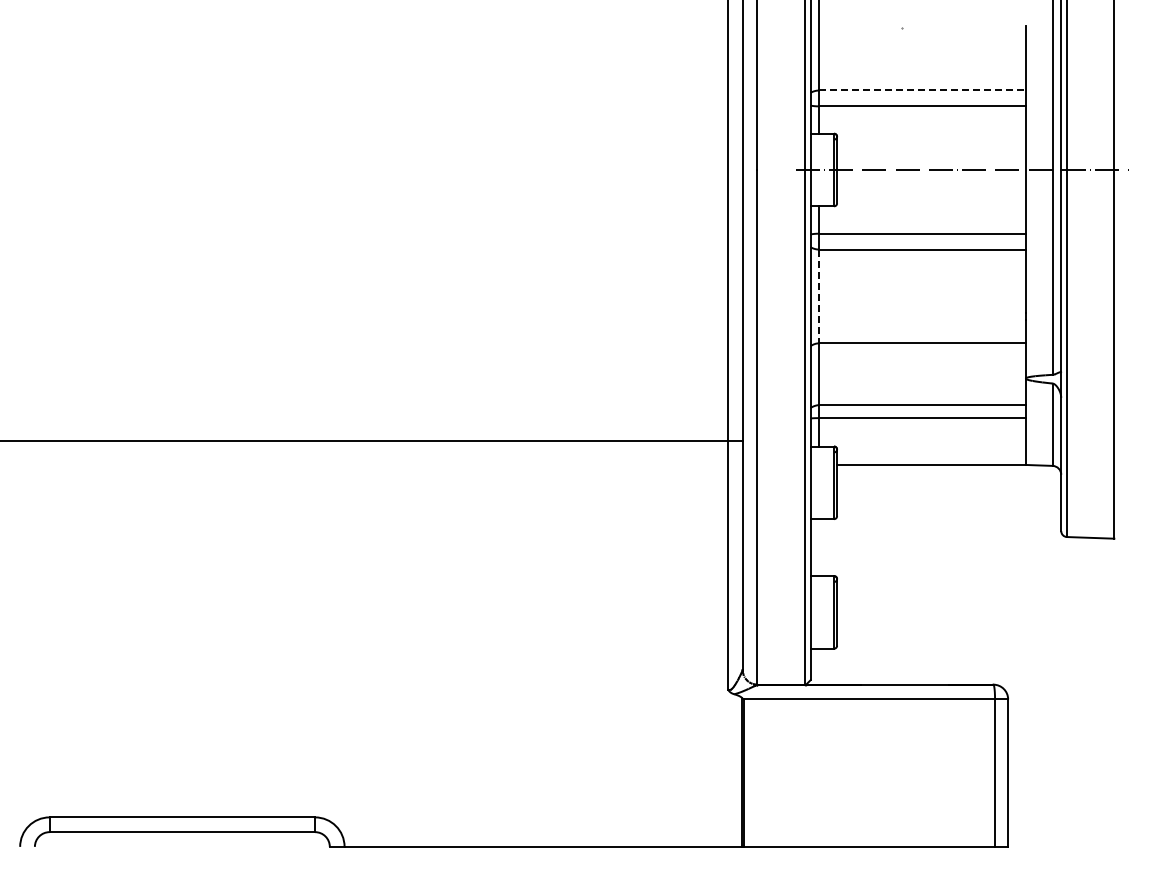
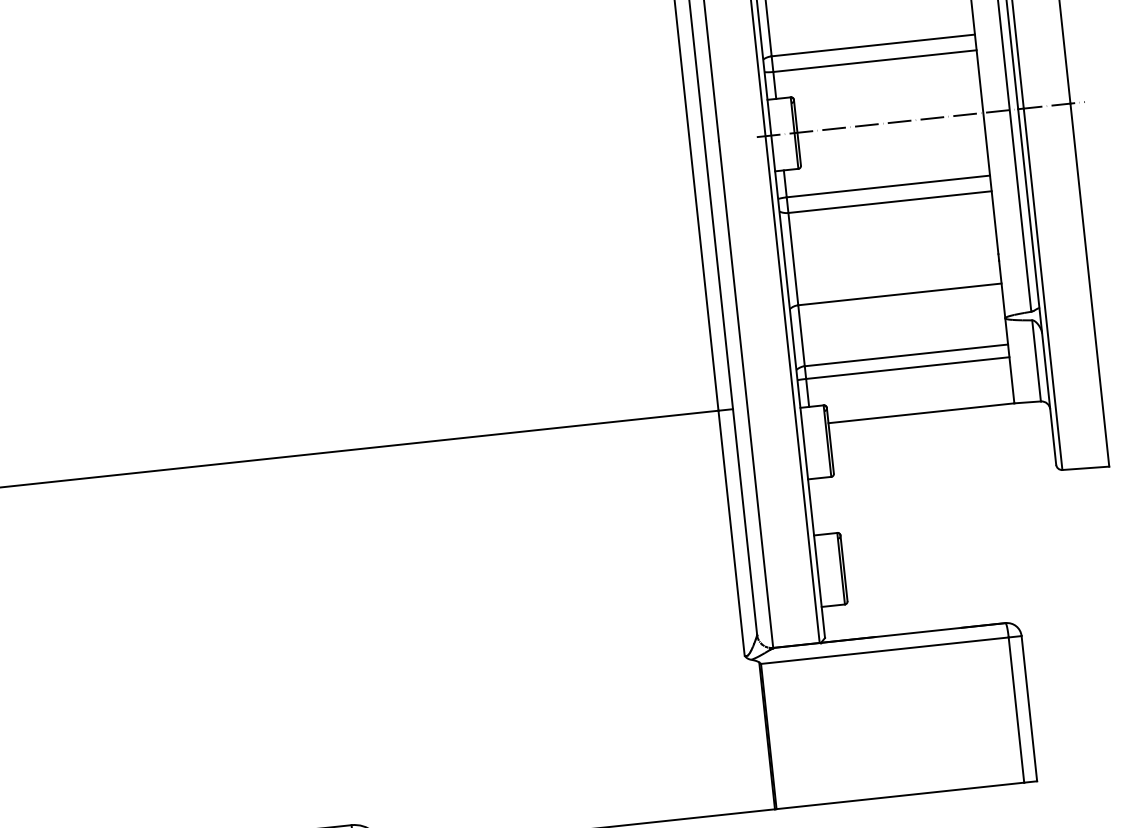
line: (923, 90) -> (874, 45), dashed -> solid
line: (819, 296) -> (793, 259), dashed -> solid

